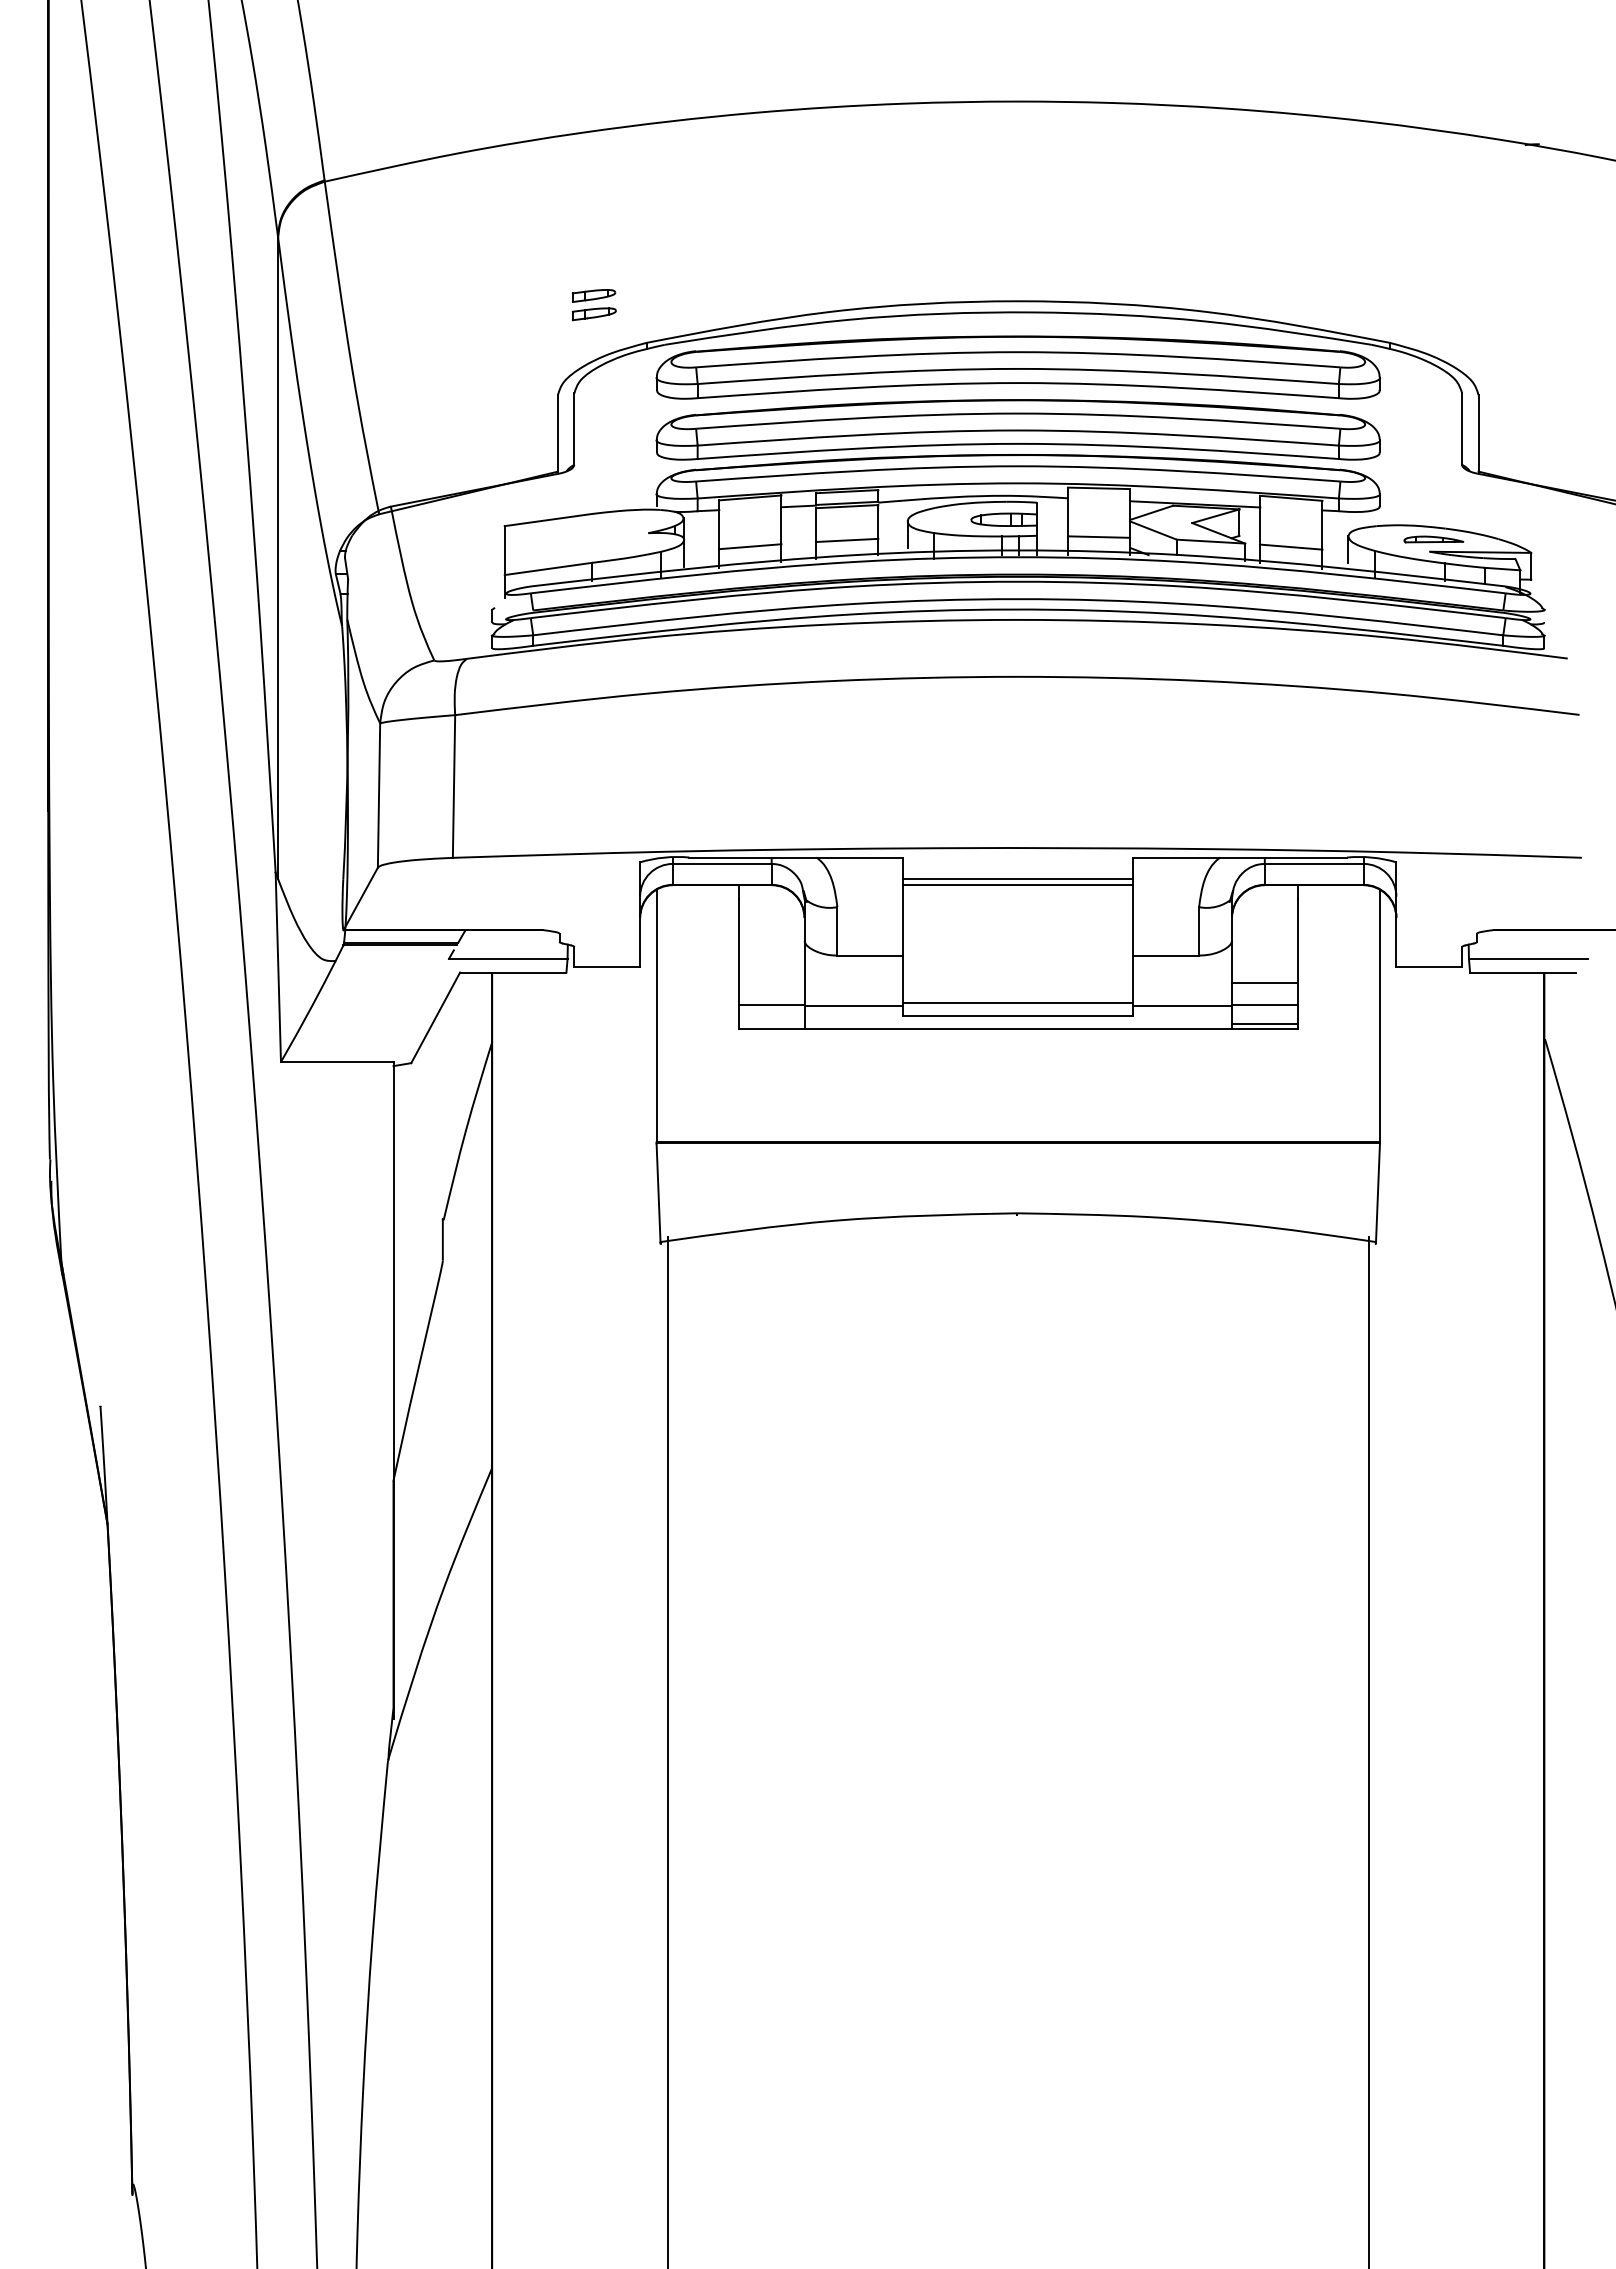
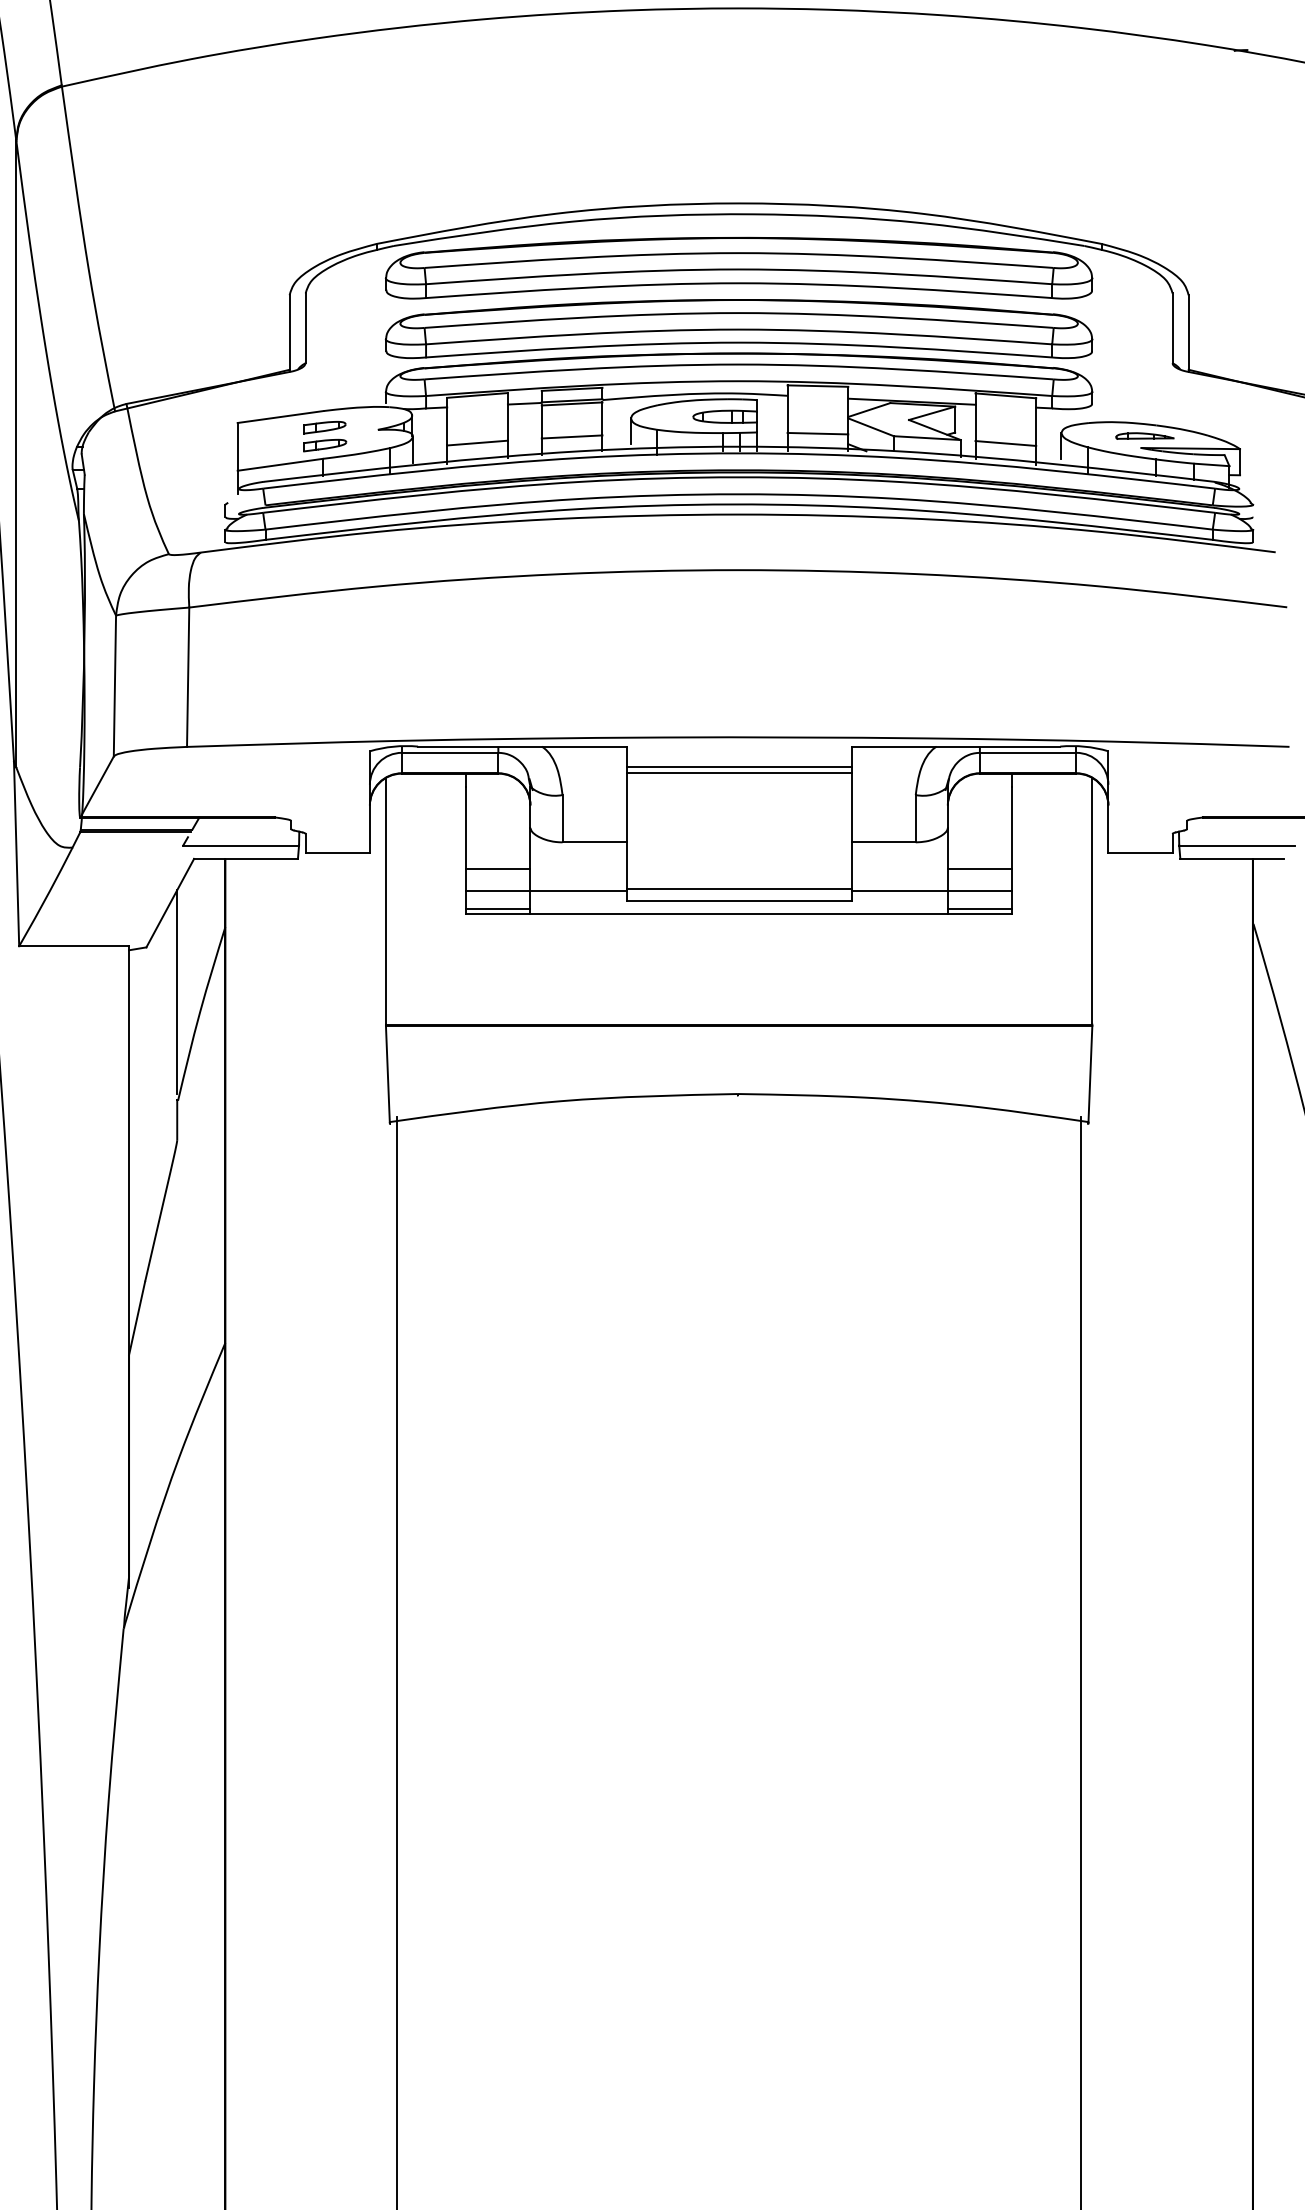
part: (593, 305) -> (324, 437), moved
line: (771, 982) -> (498, 868), added
line: (771, 1023) -> (498, 908), added
line: (442, 1108) -> (176, 991), added

